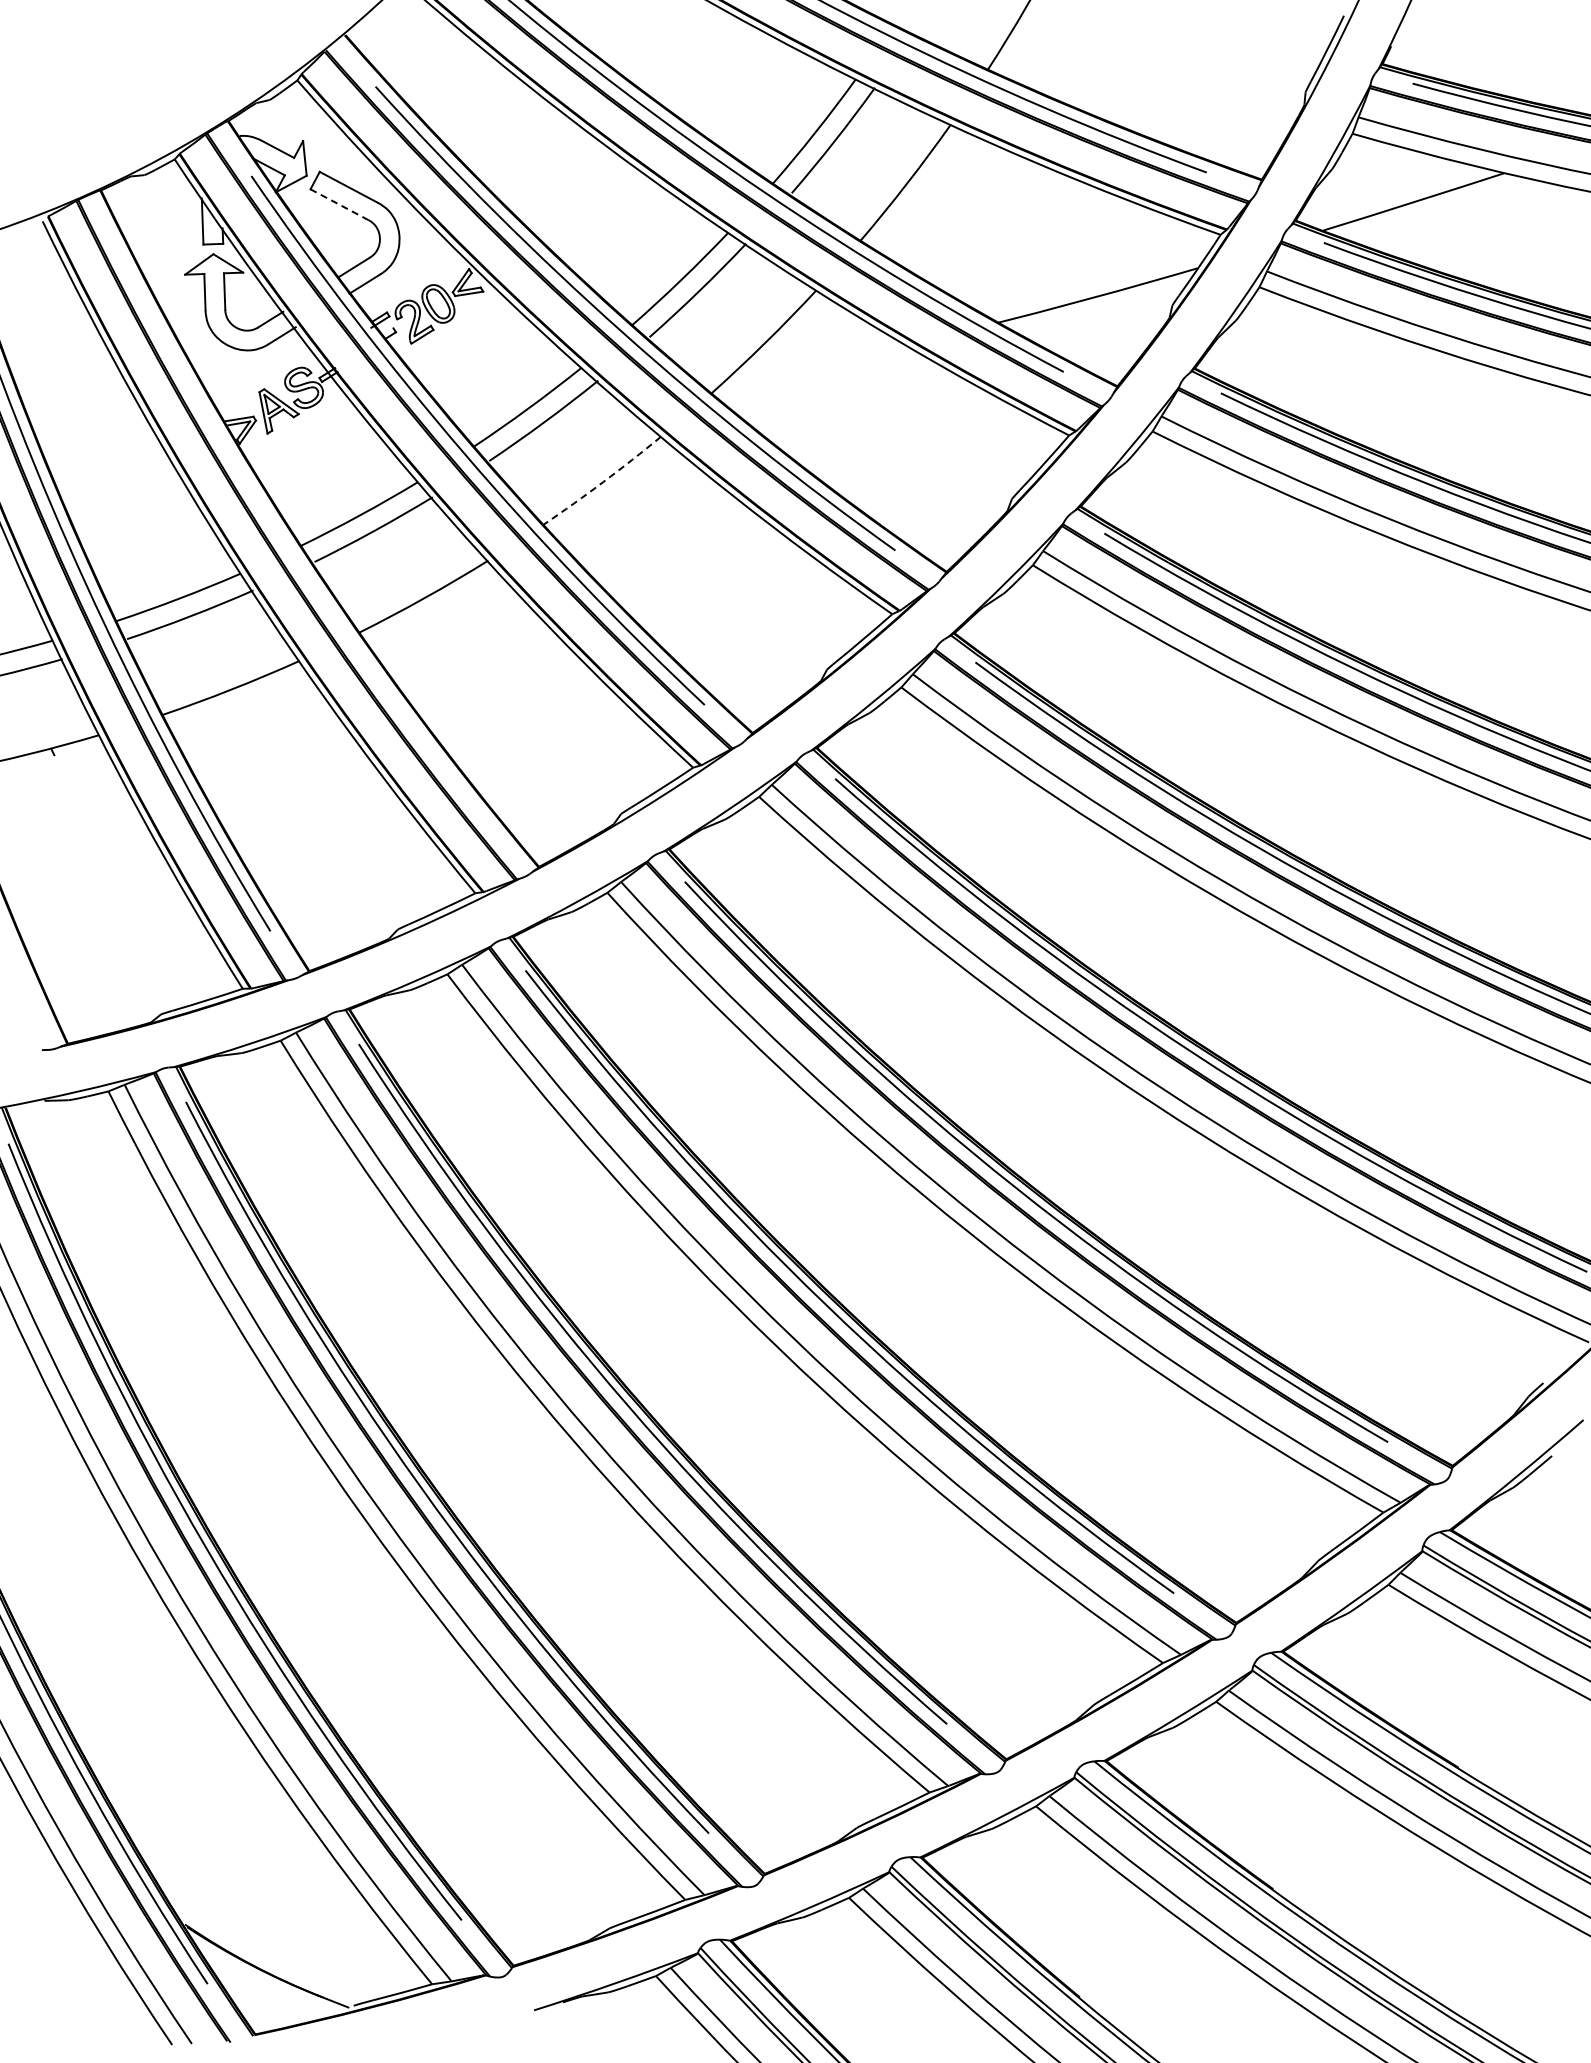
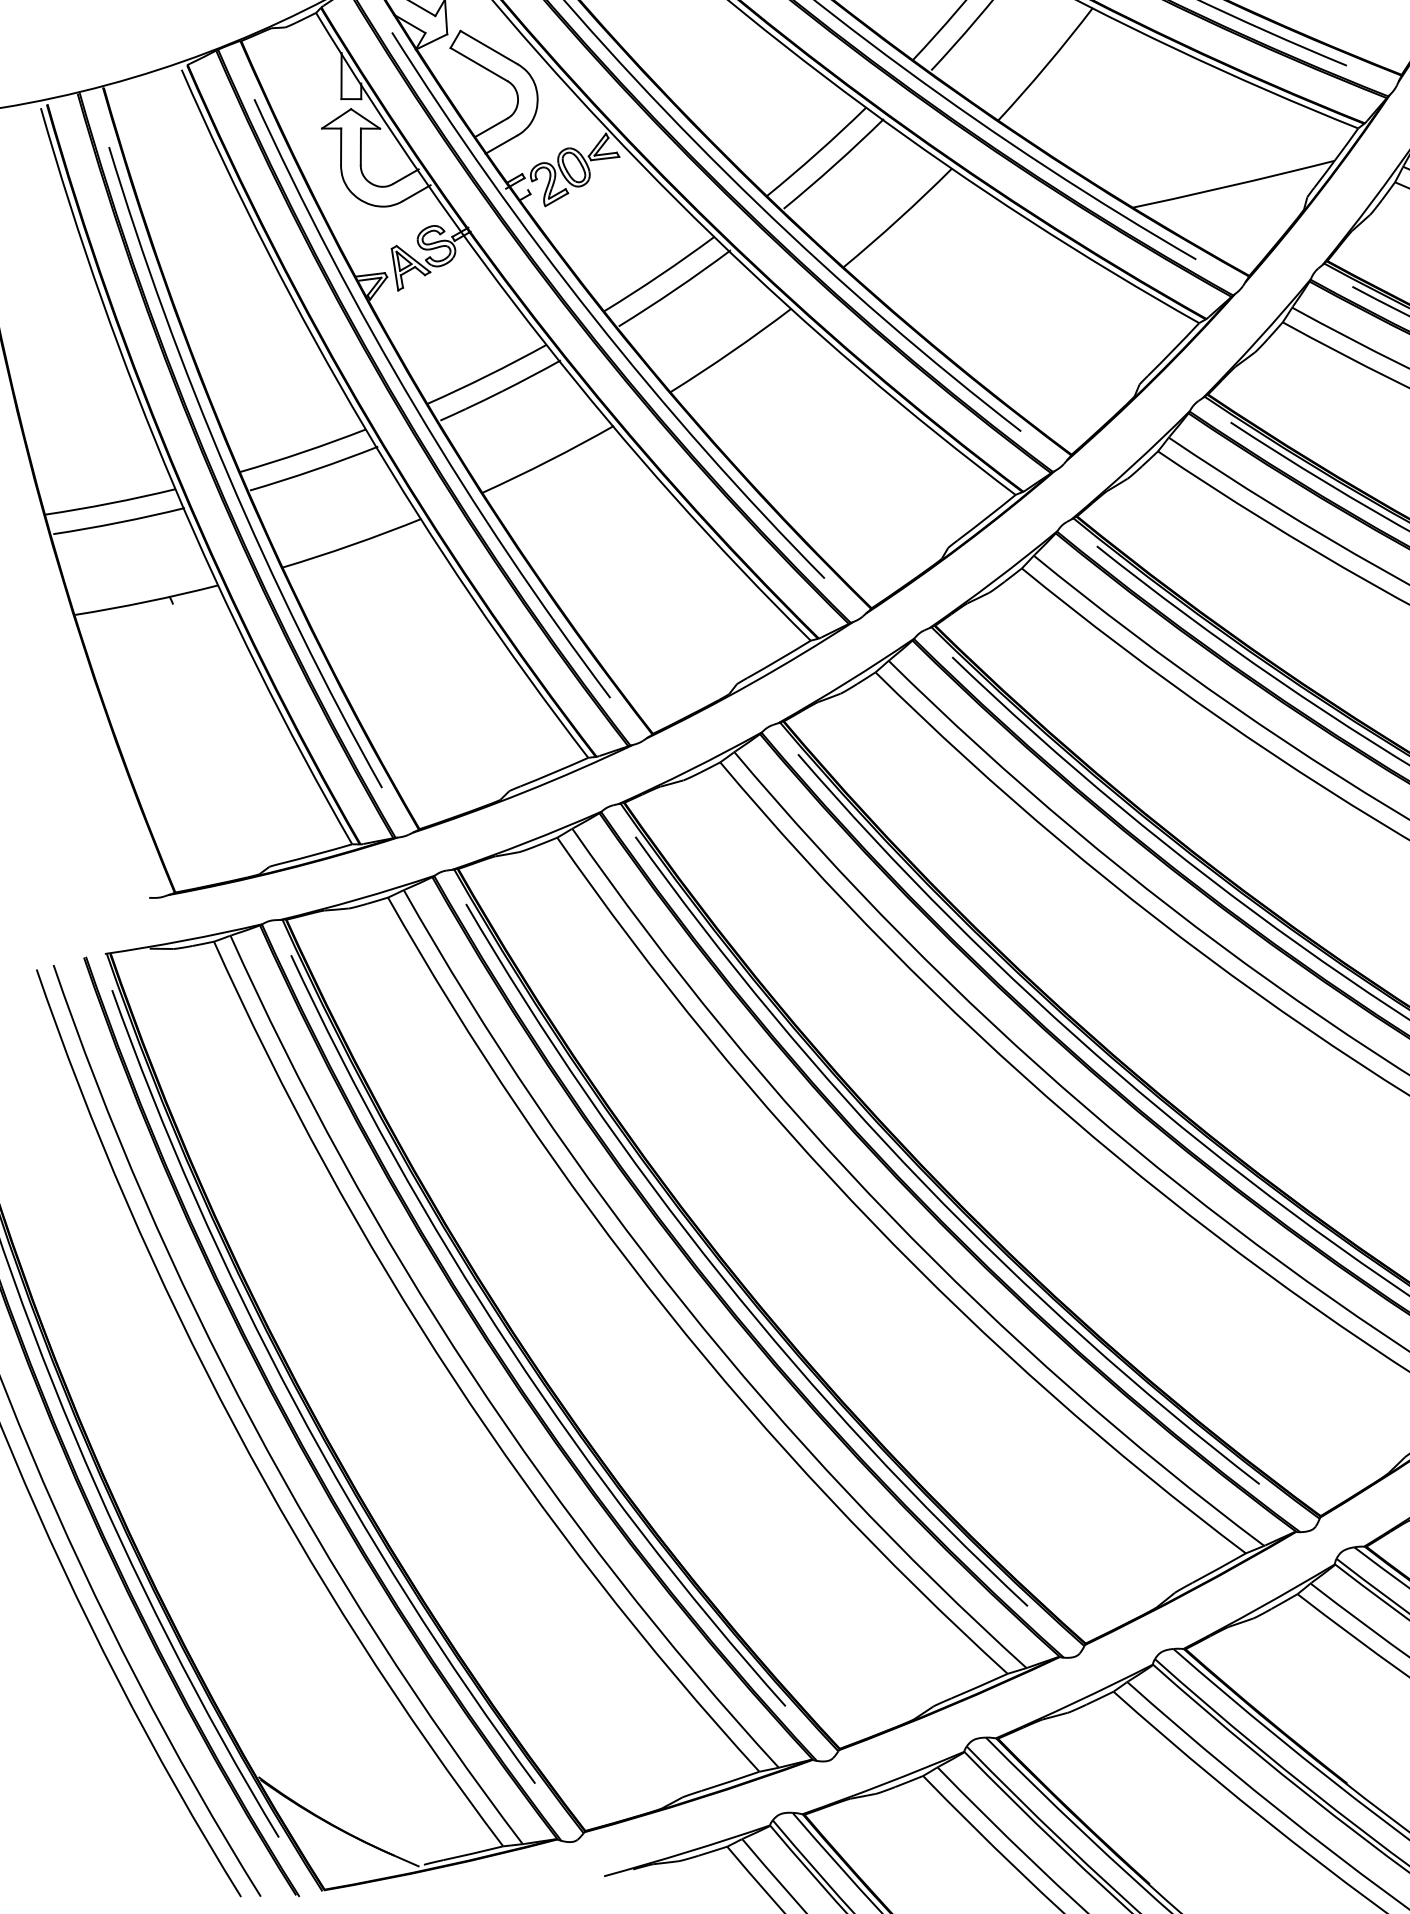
line: (339, 204) -> (478, 64), dashed -> solid
arc: (603, 482) -> (732, 352), dashed -> solid
curve: (289, 547) -> (415, 405), added

